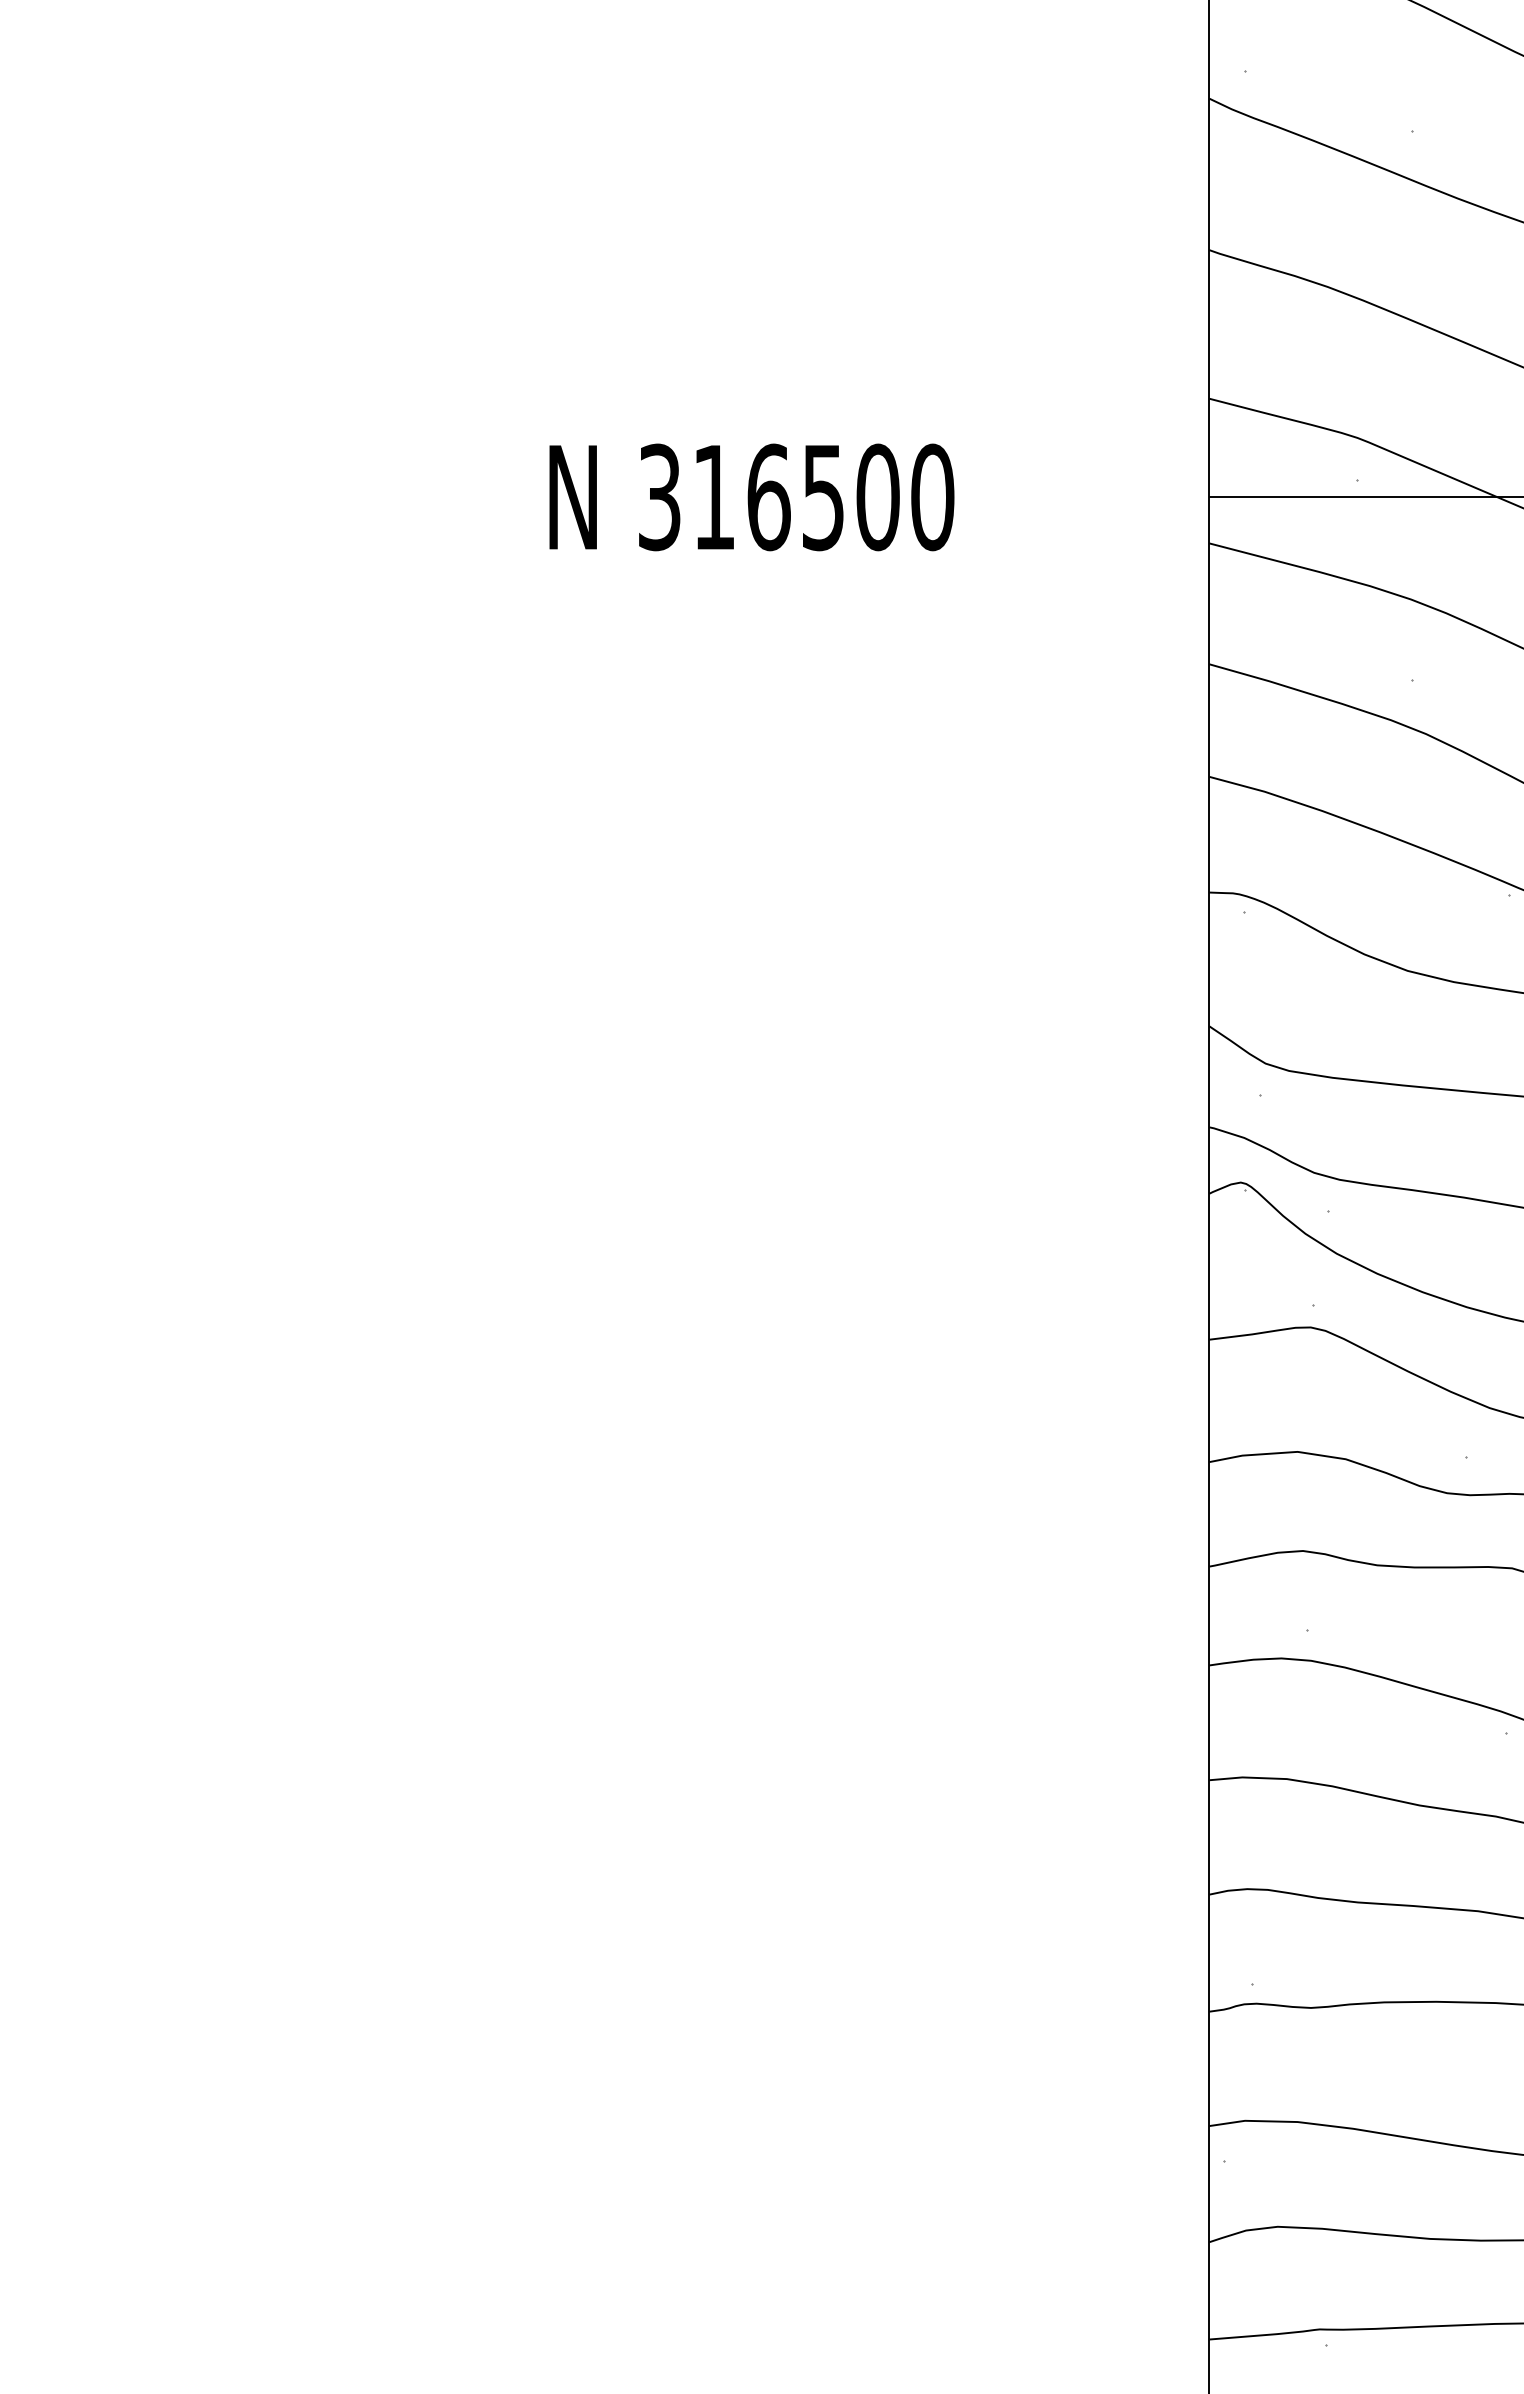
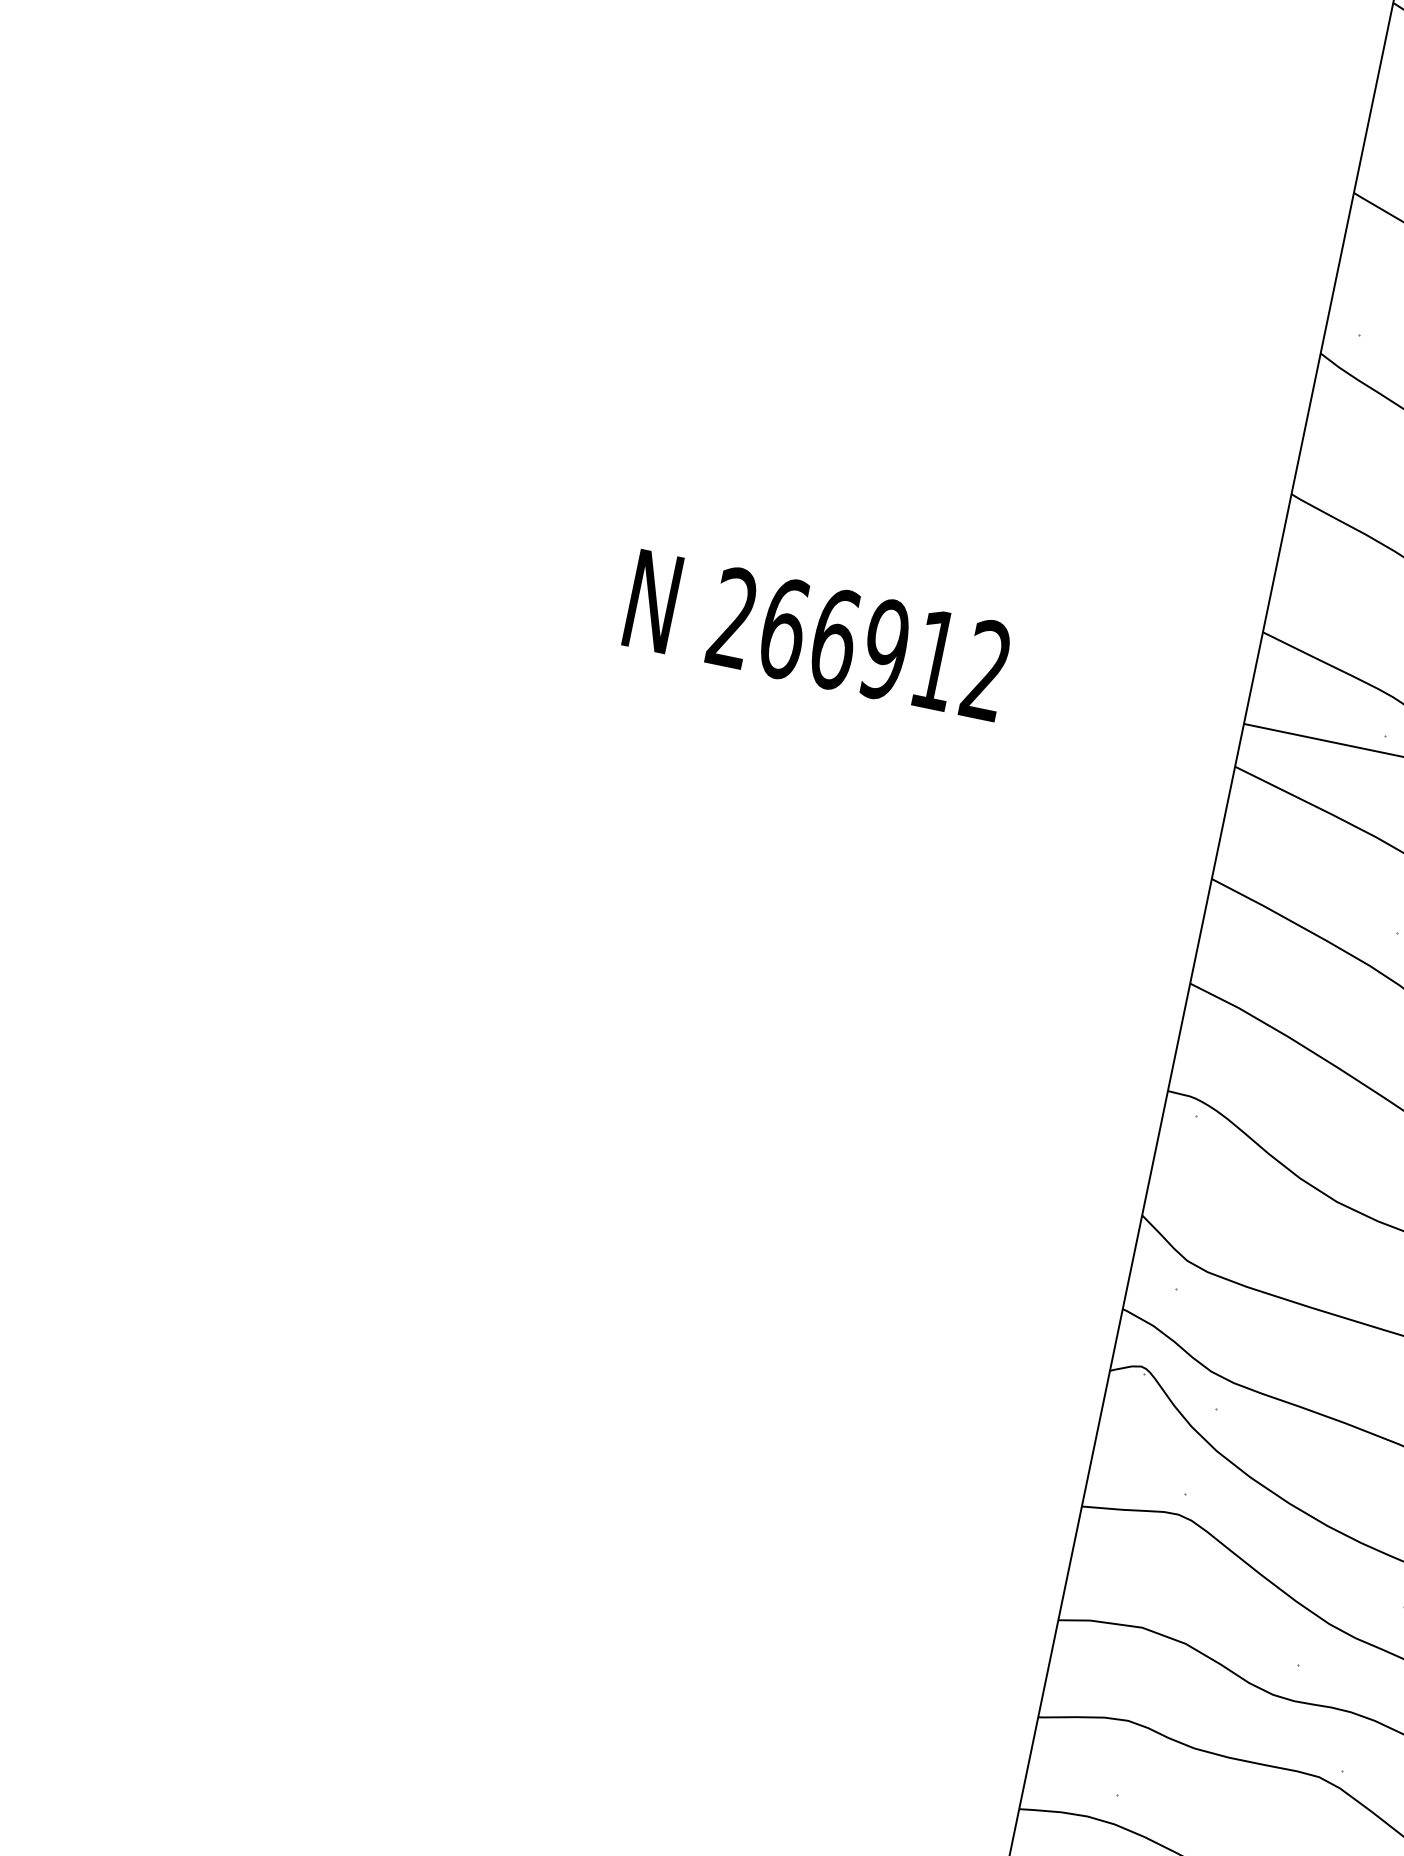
text: (796, 497) -> (860, 644), 316500 -> 266912

